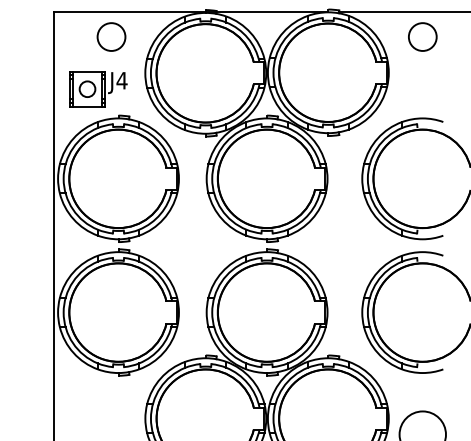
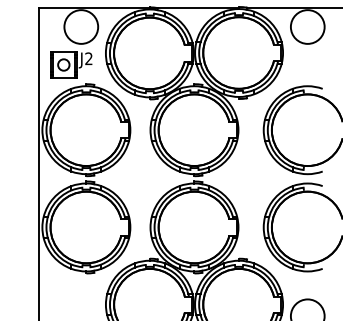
circle: (111, 36) -> (81, 26), size x1.67
circle: (422, 36) -> (307, 26), size x1.67
text: (121, 80) -> (88, 58), J4 -> J2

